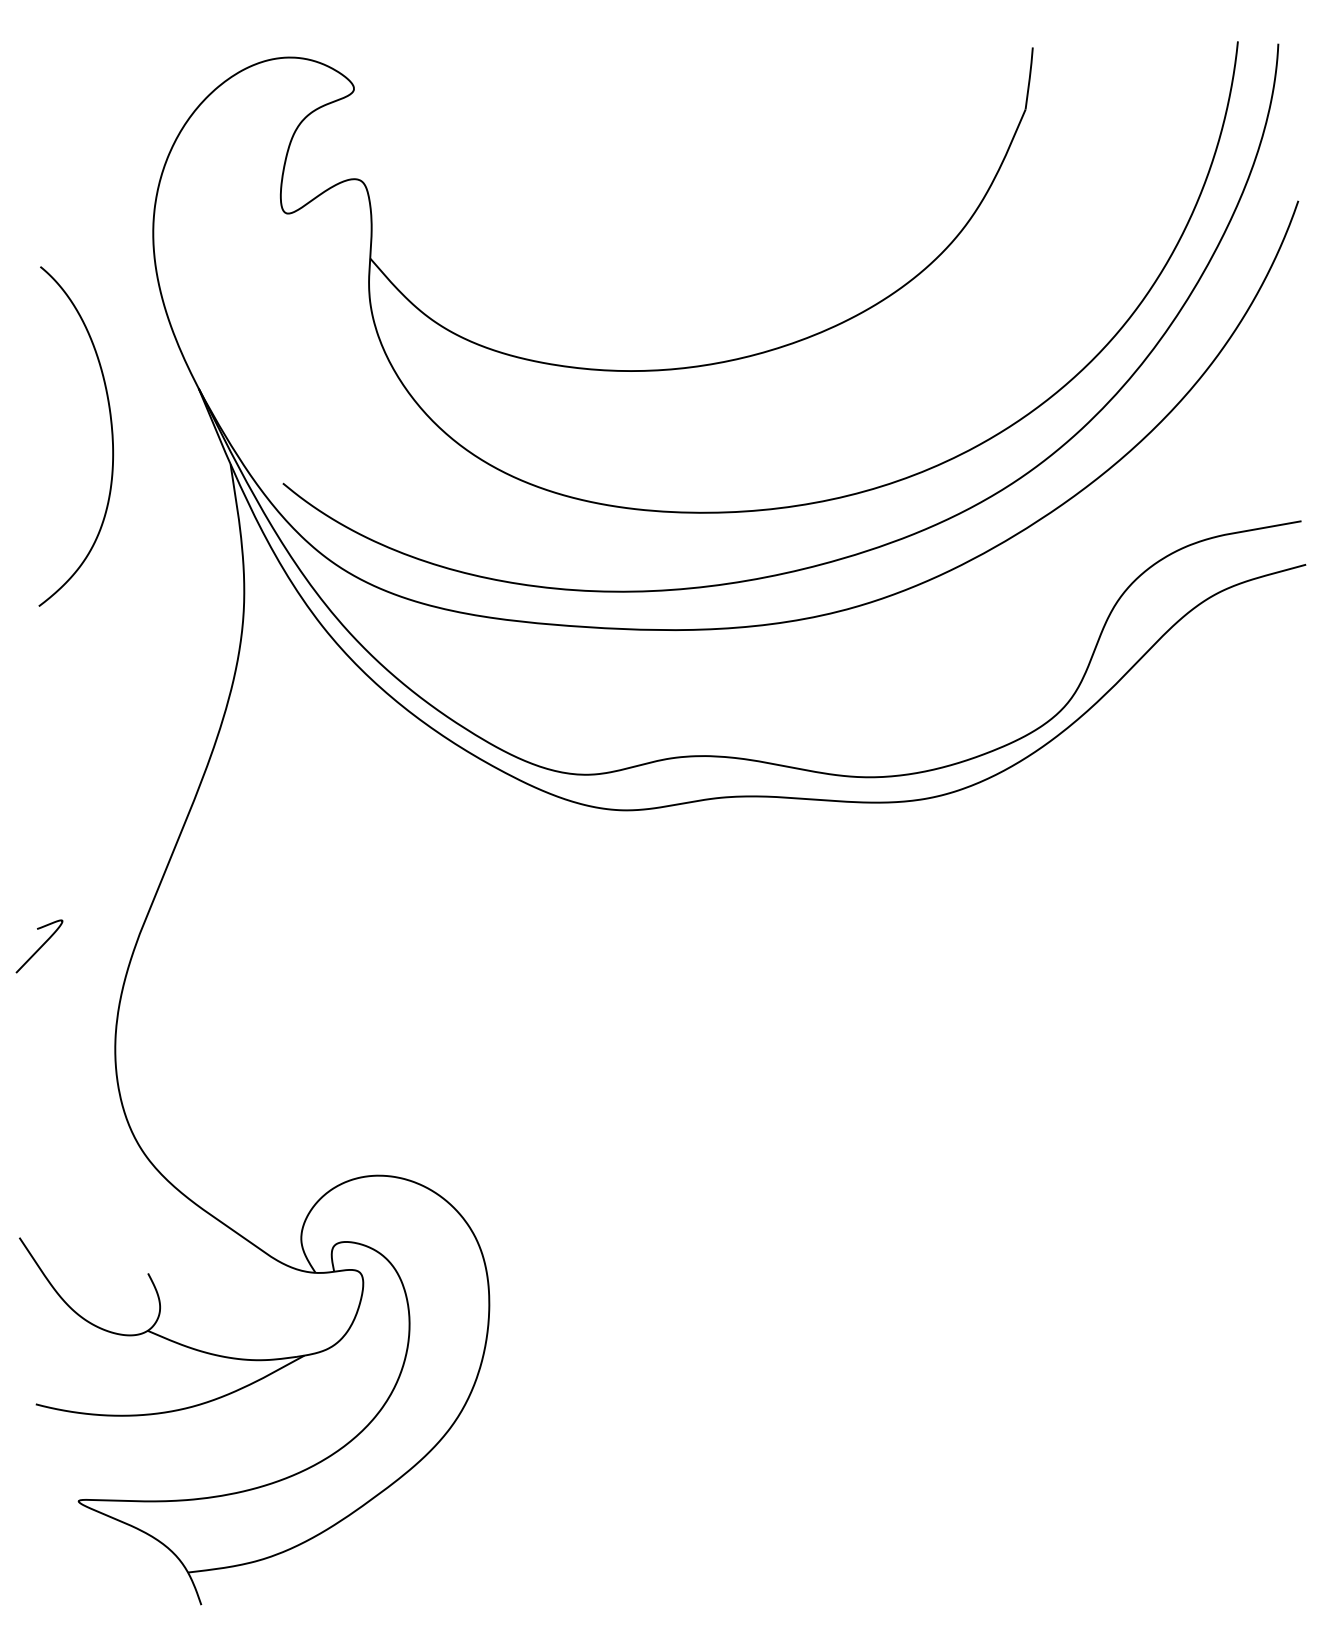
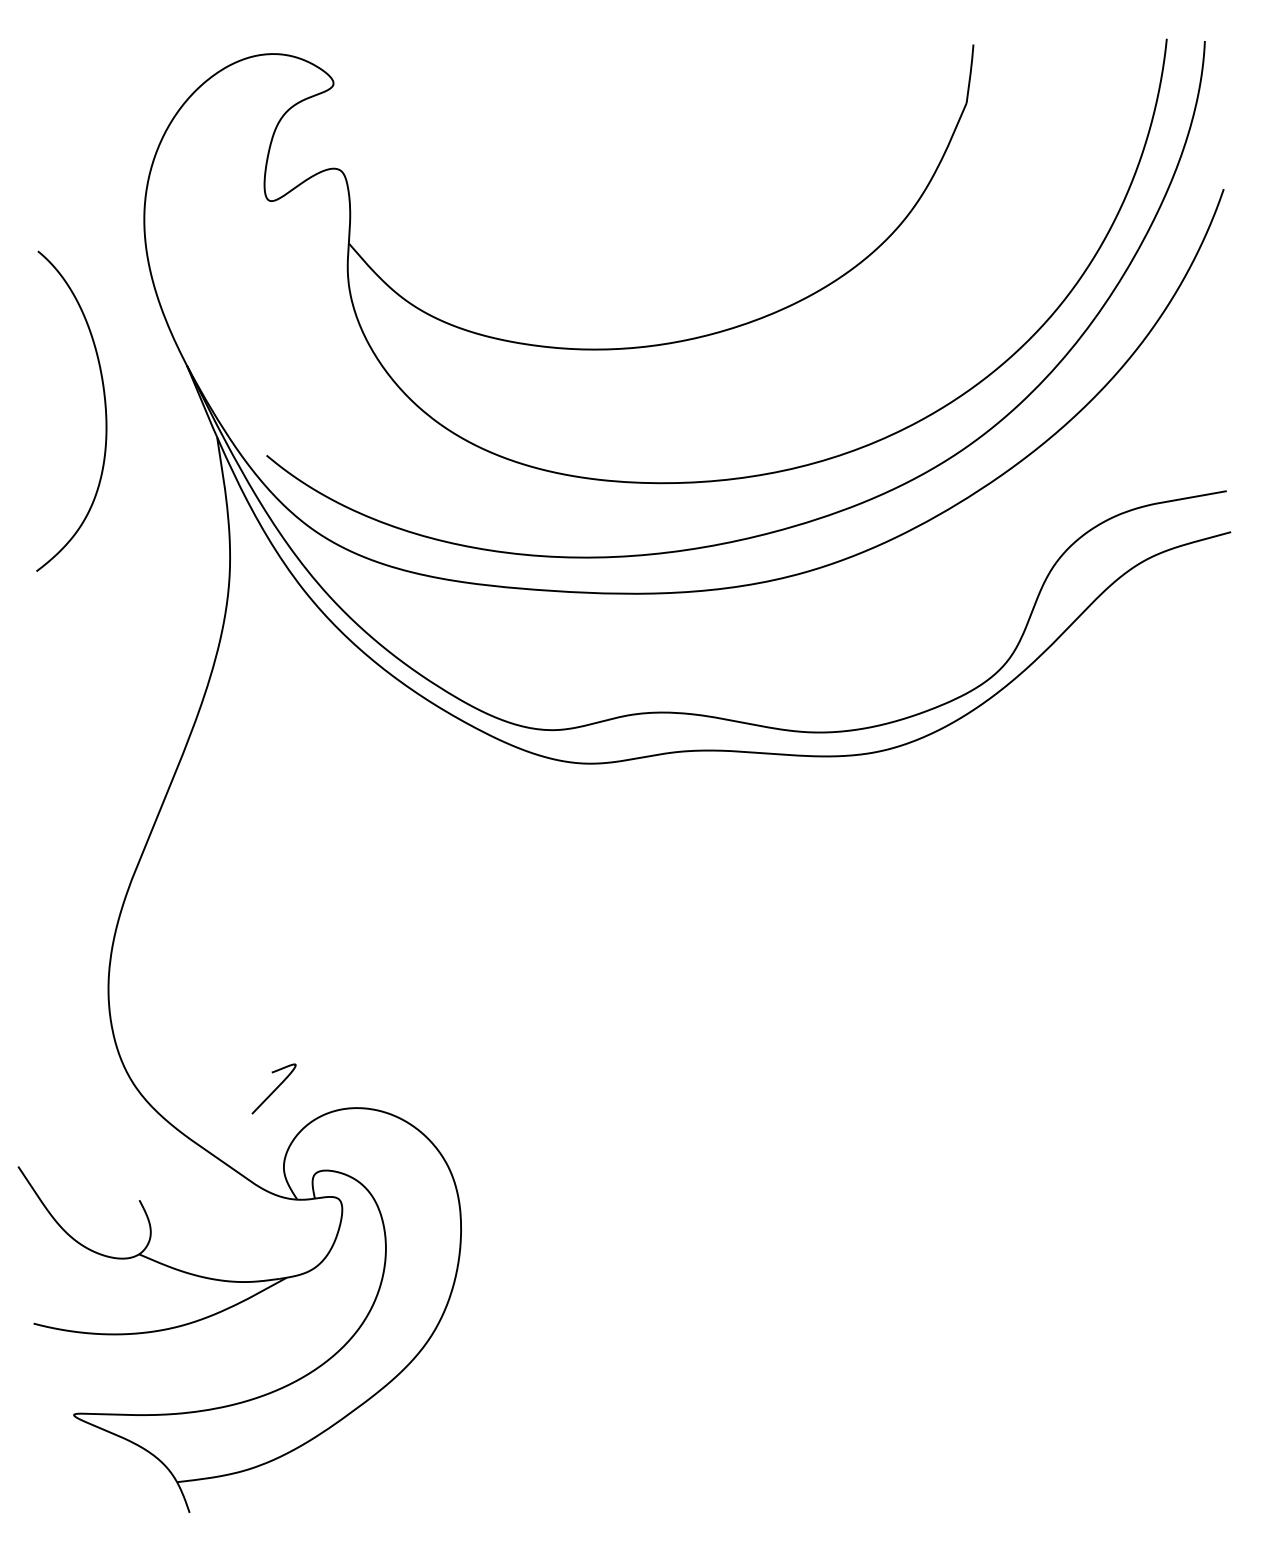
curve: (39, 946) -> (274, 1089), moved

